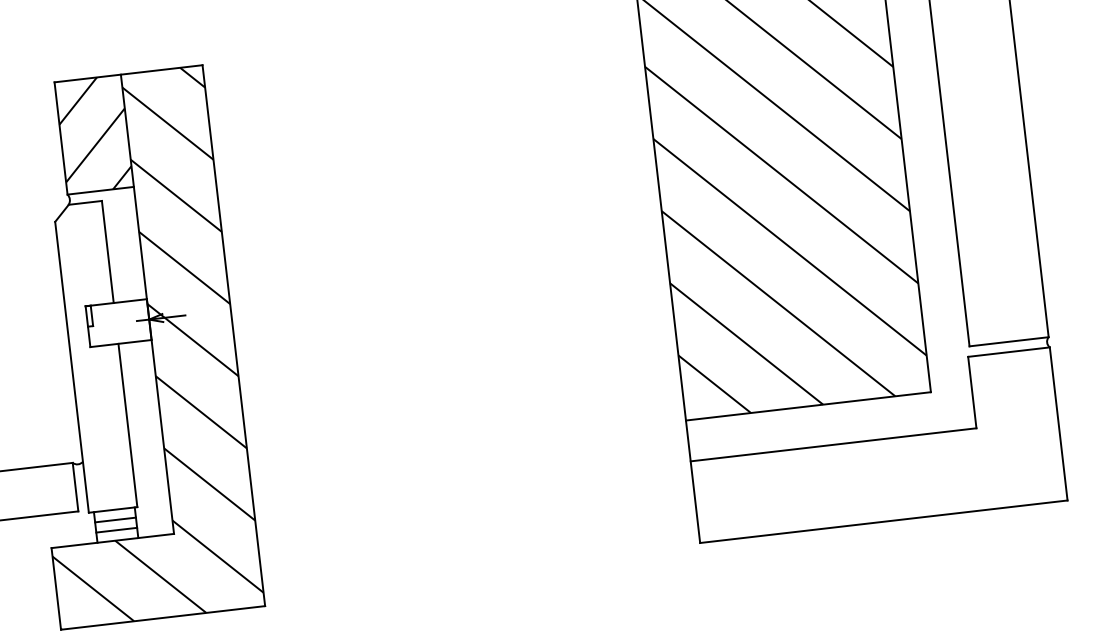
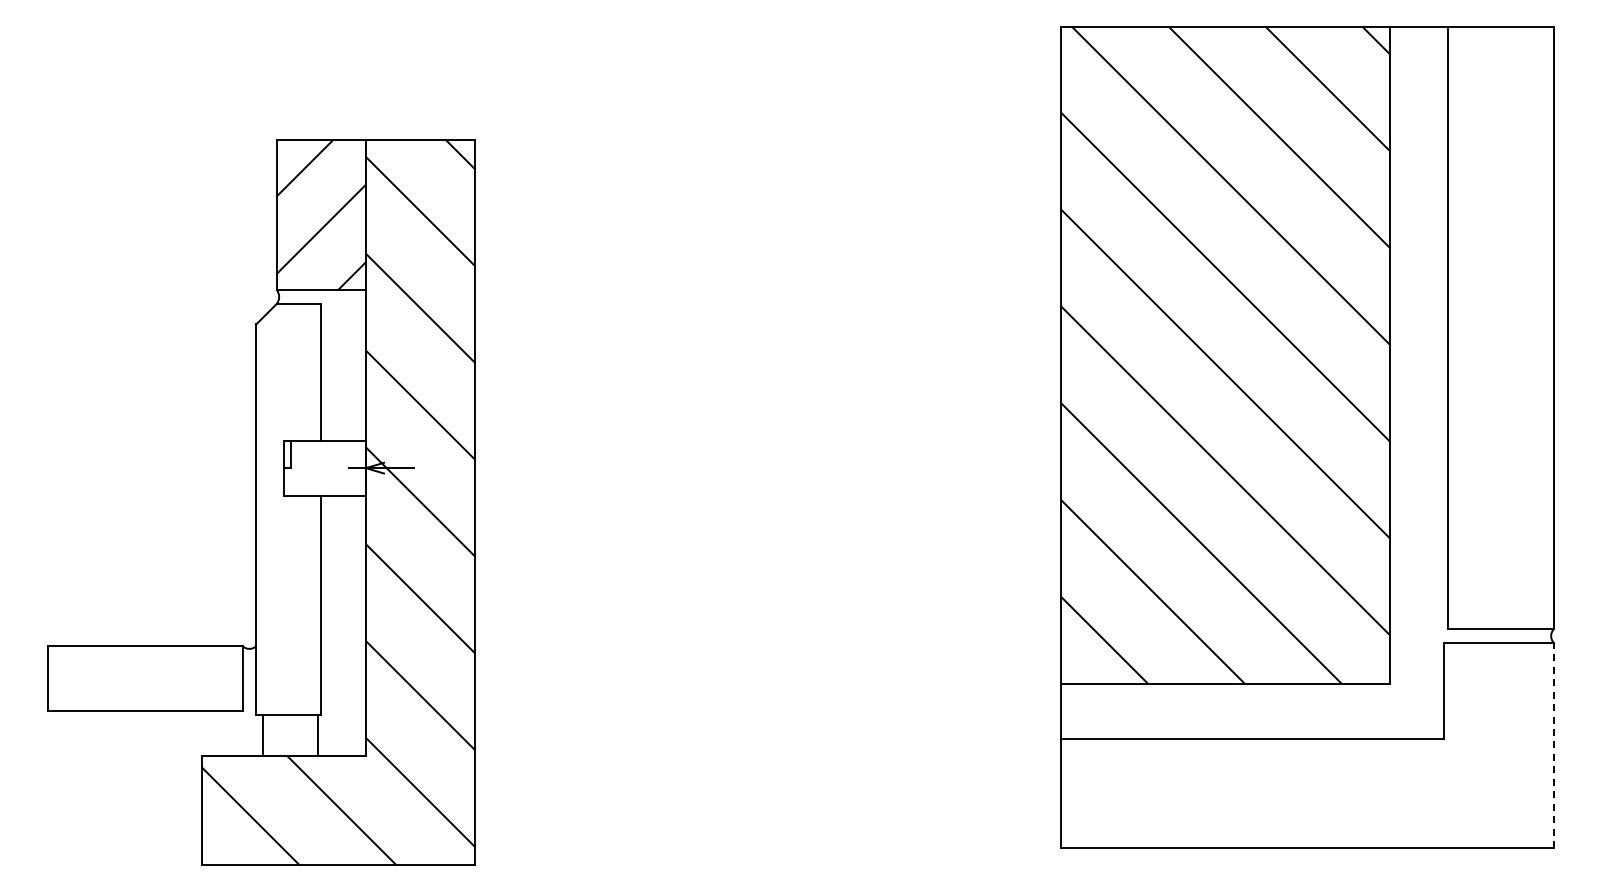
line: (1058, 423) -> (1553, 745), solid -> dashed
line: (115, 520) -> (290, 728), removed
line: (116, 530) -> (290, 742), removed

